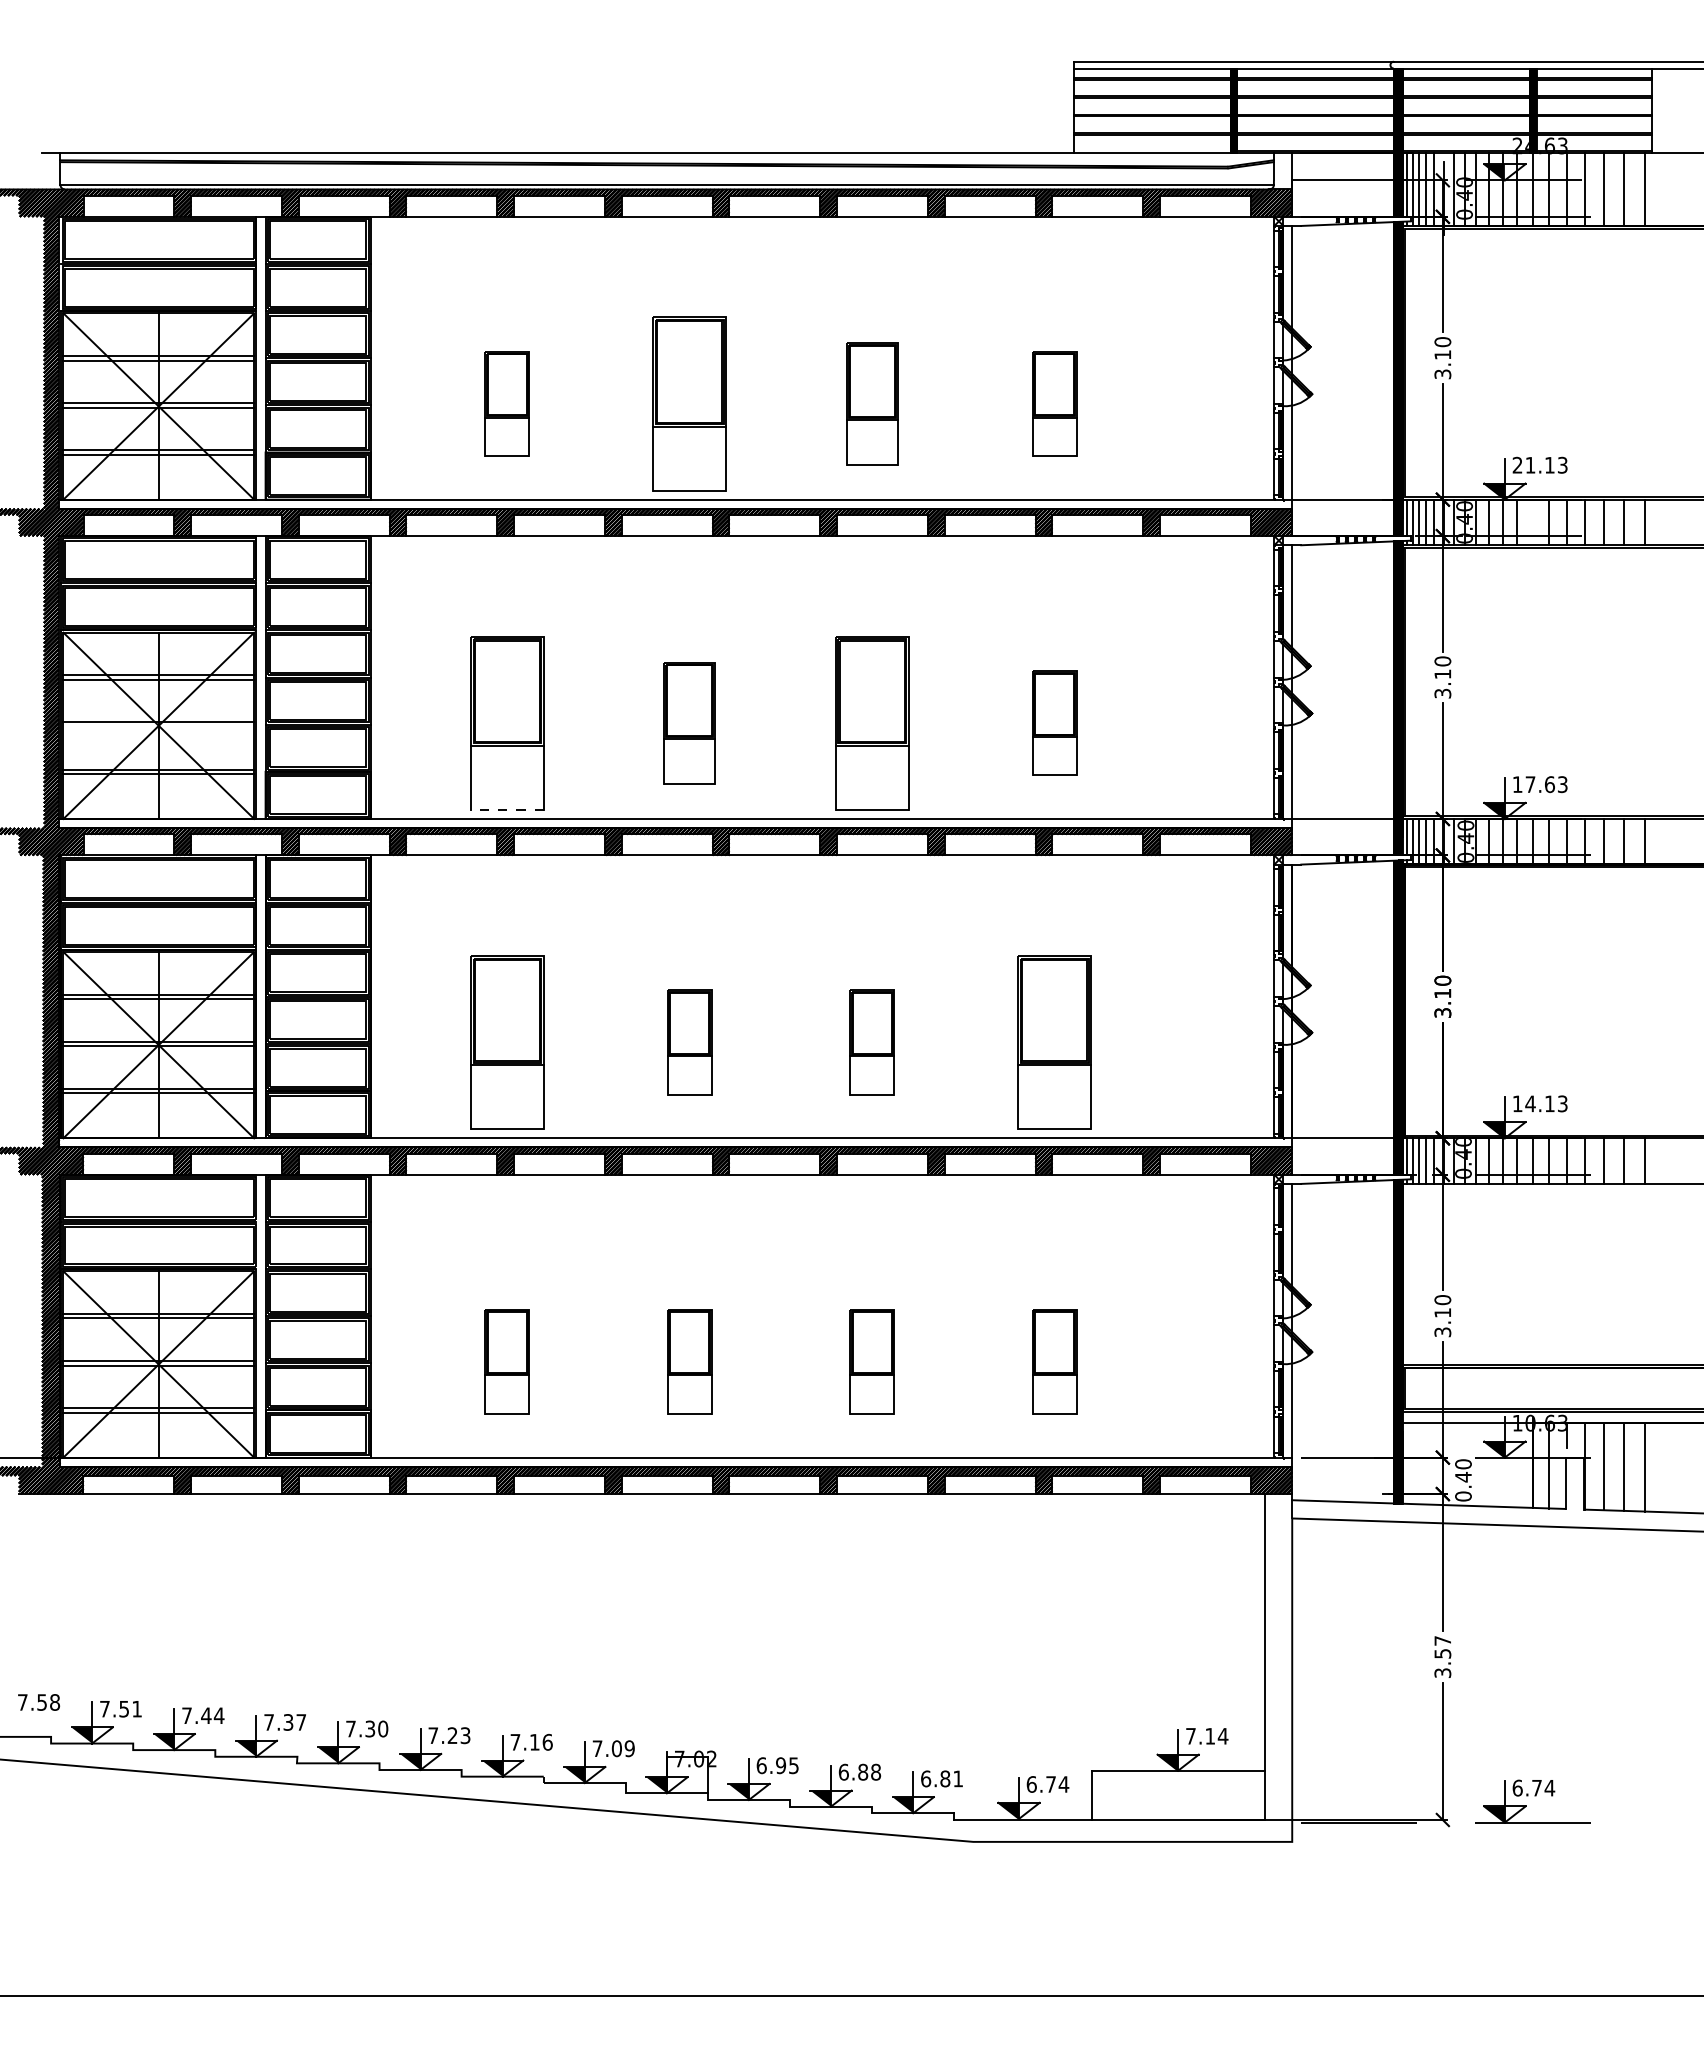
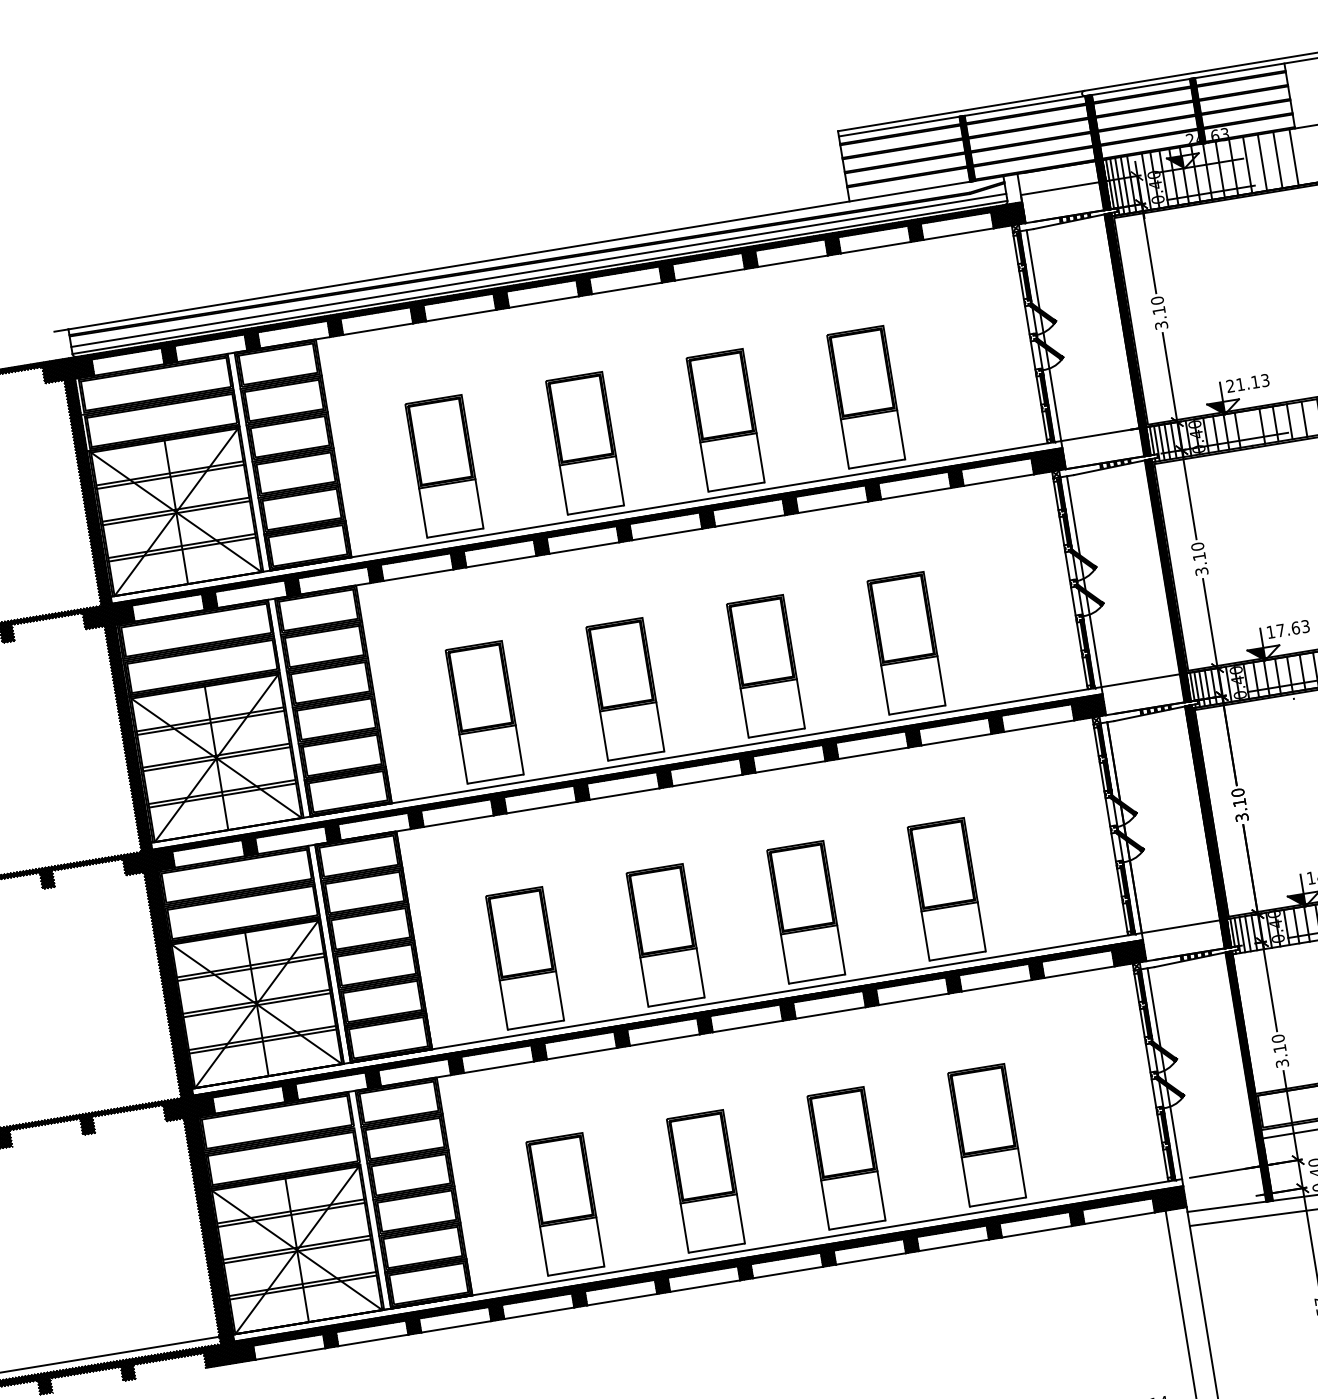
line: (666, 175) -> (538, 270), added
part: (507, 403) -> (444, 466), size x1.67
part: (872, 403) -> (725, 419), size x1.43
part: (1054, 403) -> (865, 397), size x1.67
part: (689, 723) -> (625, 689), size x1.43
part: (1054, 723) -> (906, 643), size x1.67
line: (158, 726) -> (216, 758), added
line: (507, 809) -> (495, 778), dashed -> solid
part: (689, 1042) -> (665, 935), size x1.67
part: (872, 1042) -> (806, 912), size x1.67
part: (507, 1361) -> (565, 1204), size x1.67
part: (689, 1361) -> (705, 1181), size x1.67
part: (872, 1361) -> (846, 1158), size x1.67
part: (1054, 1361) -> (986, 1135), size x1.67

